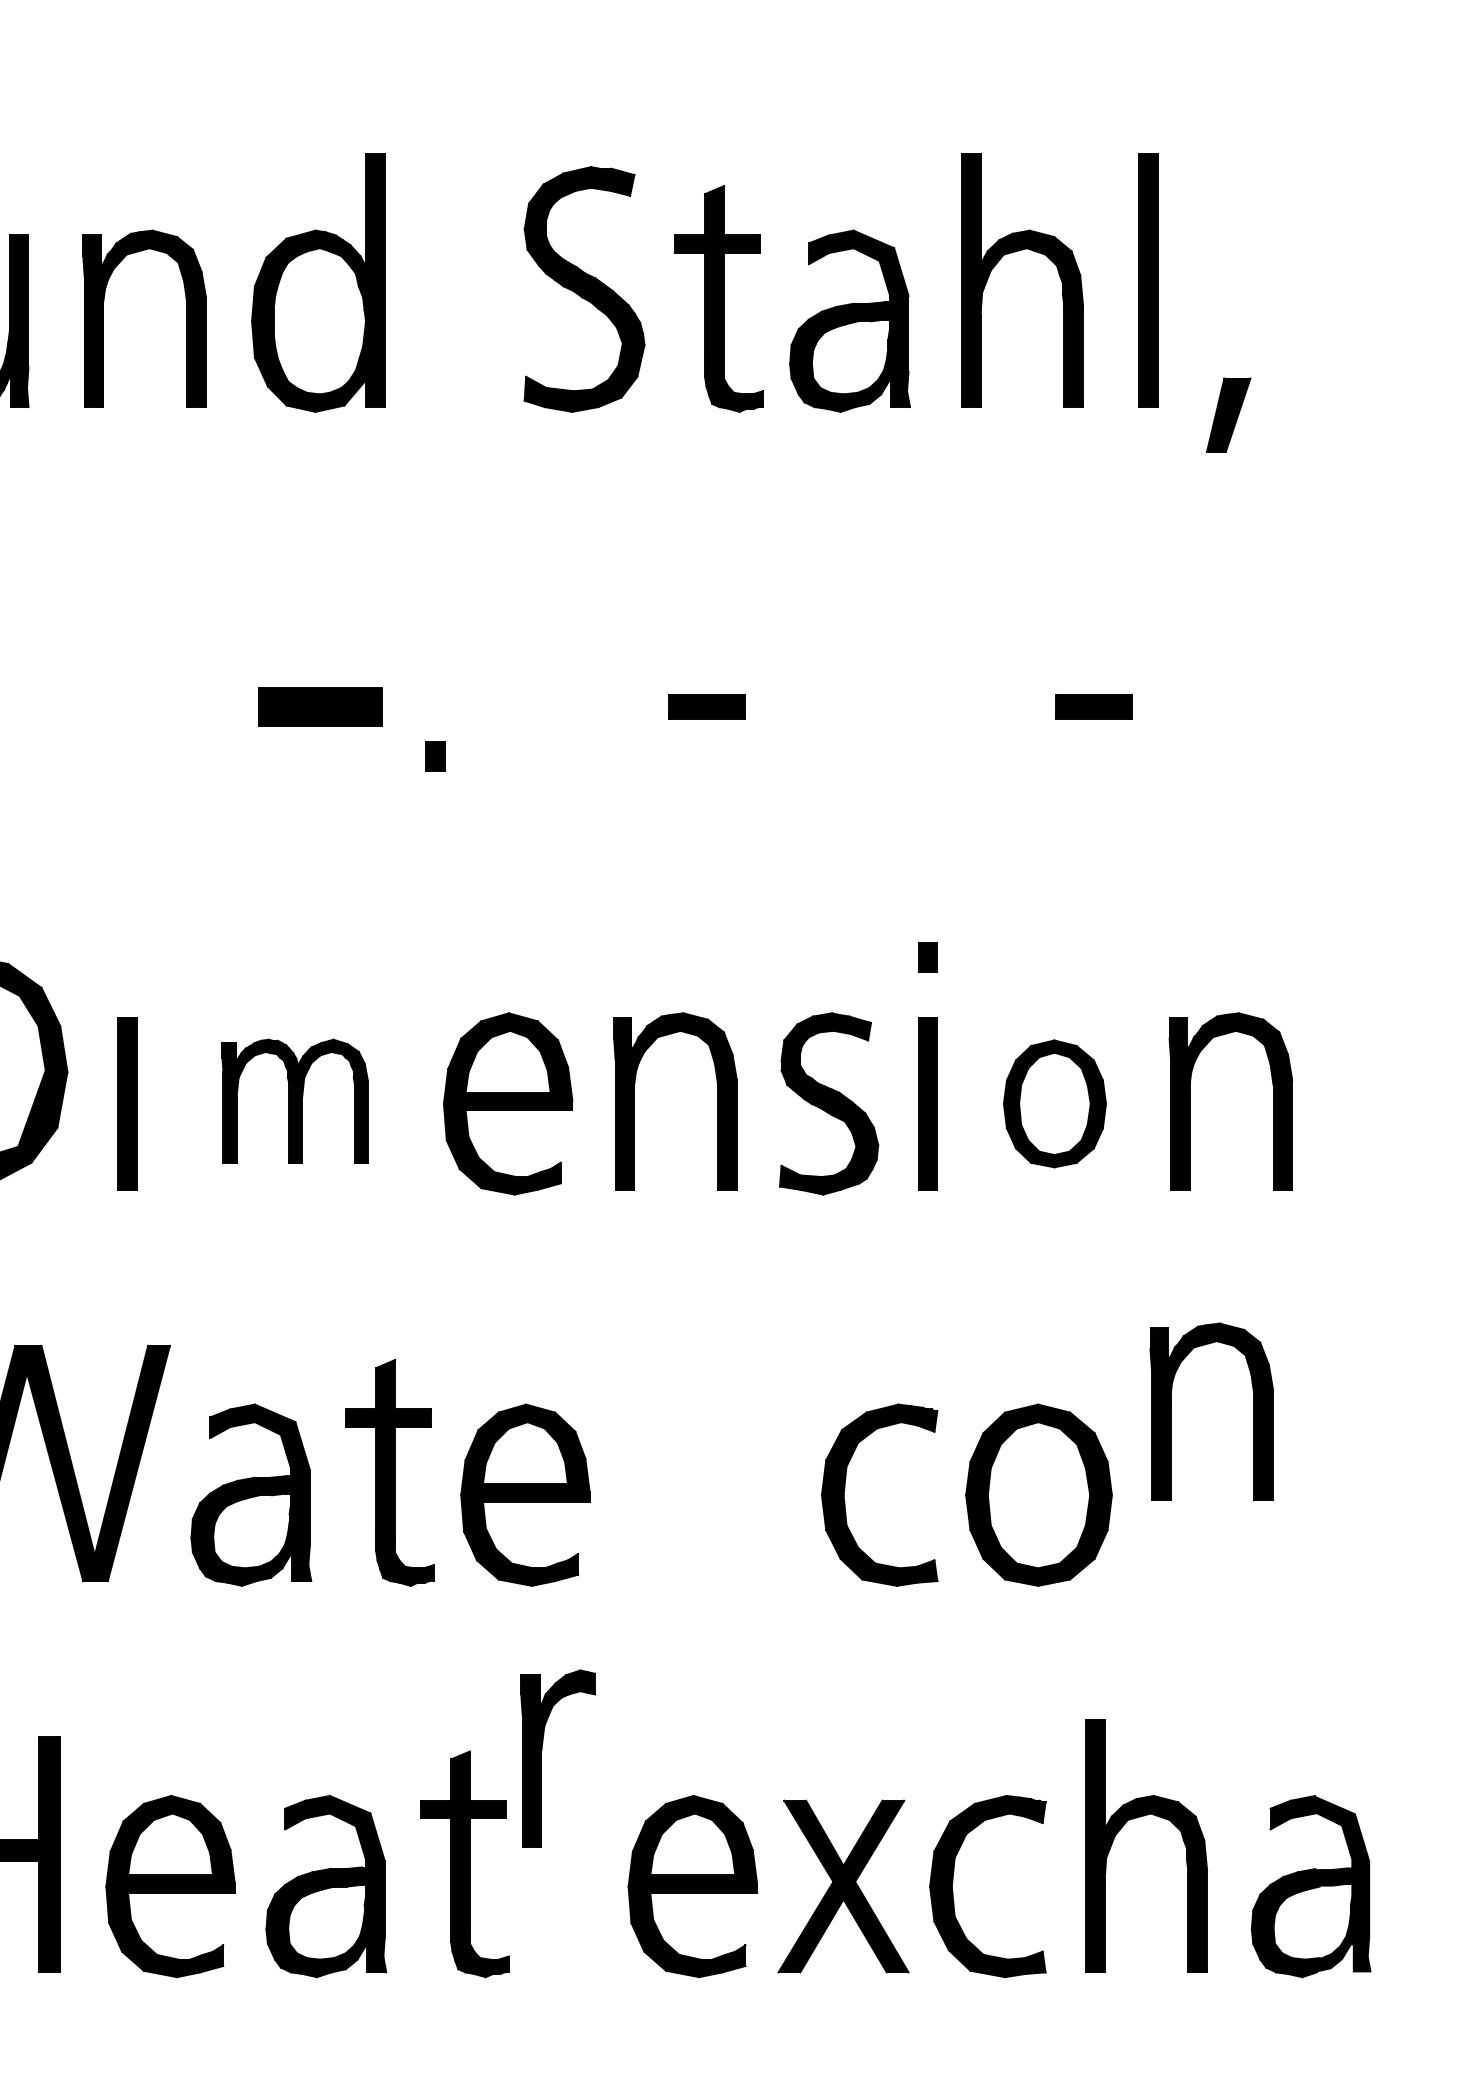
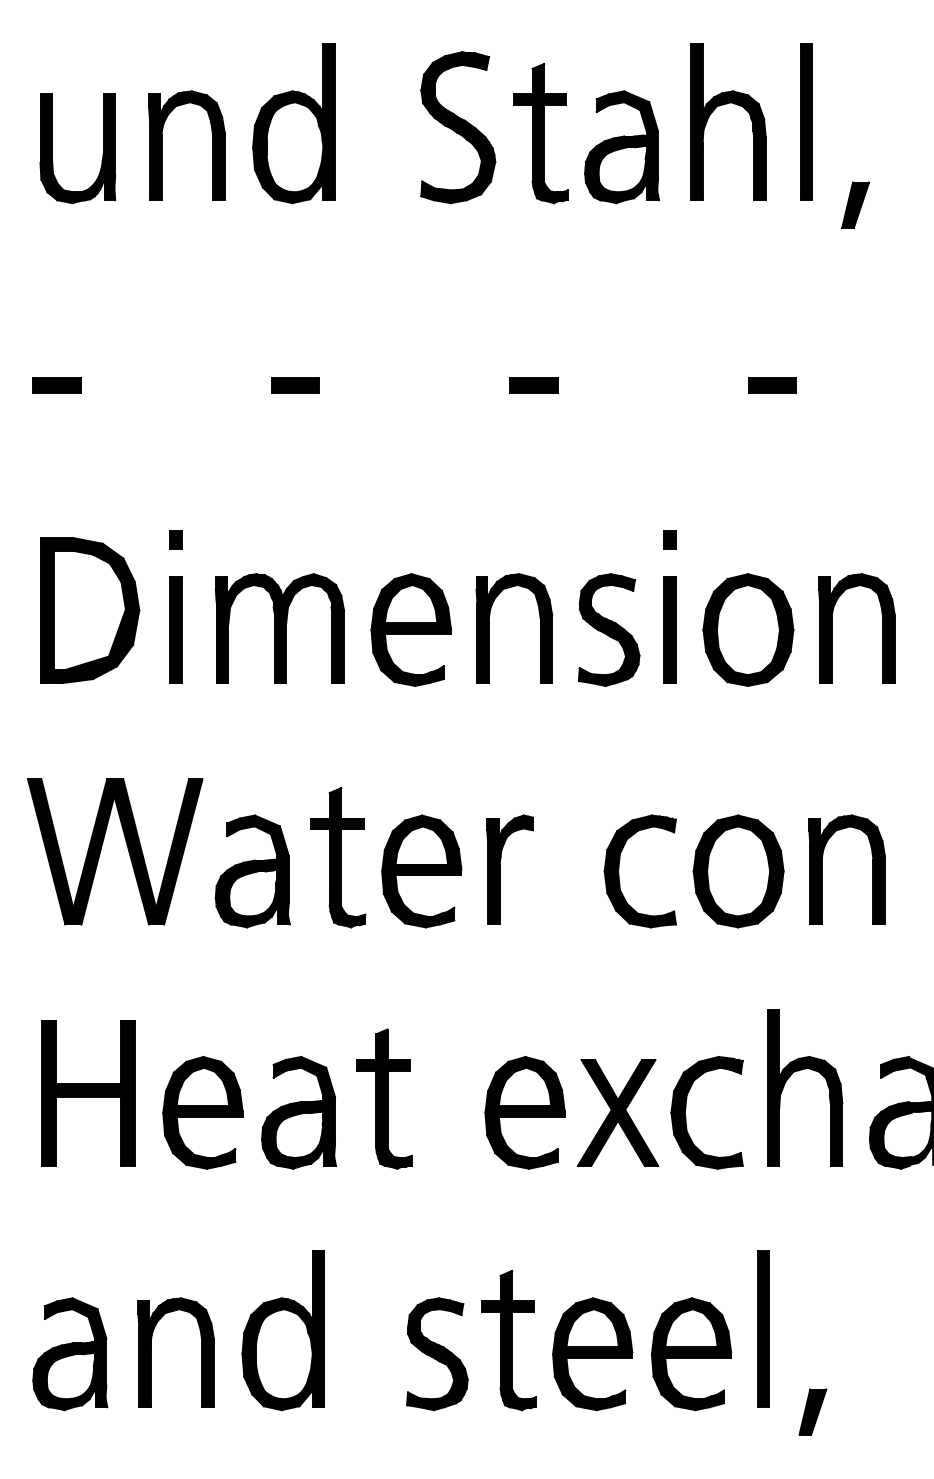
part: (320, 707) -> (295, 385), size x0.62
part: (434, 756) -> (175, 539), moved
part: (294, 1101) -> (279, 628), size x1.43
part: (1055, 1102) -> (748, 629), size x1.43
part: (1171, 1411) -> (822, 869), moved
part: (542, 1757) -> (500, 869), moved

